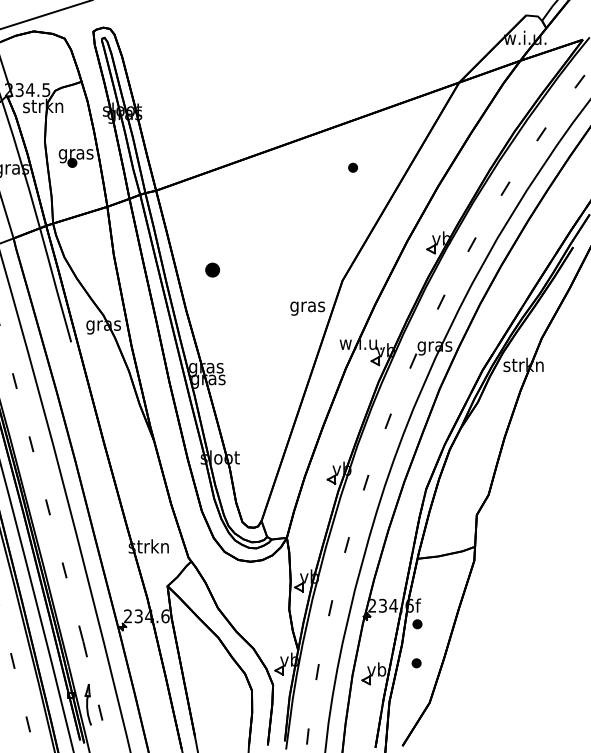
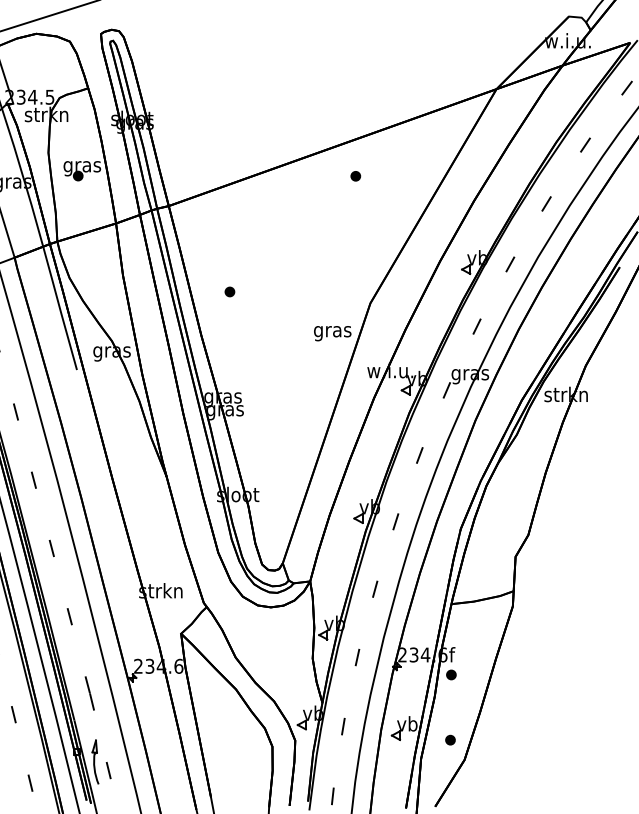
part: (352, 167) -> (355, 176), moved
part: (212, 269) -> (229, 291), size x0.62
part: (416, 662) -> (450, 739), moved

